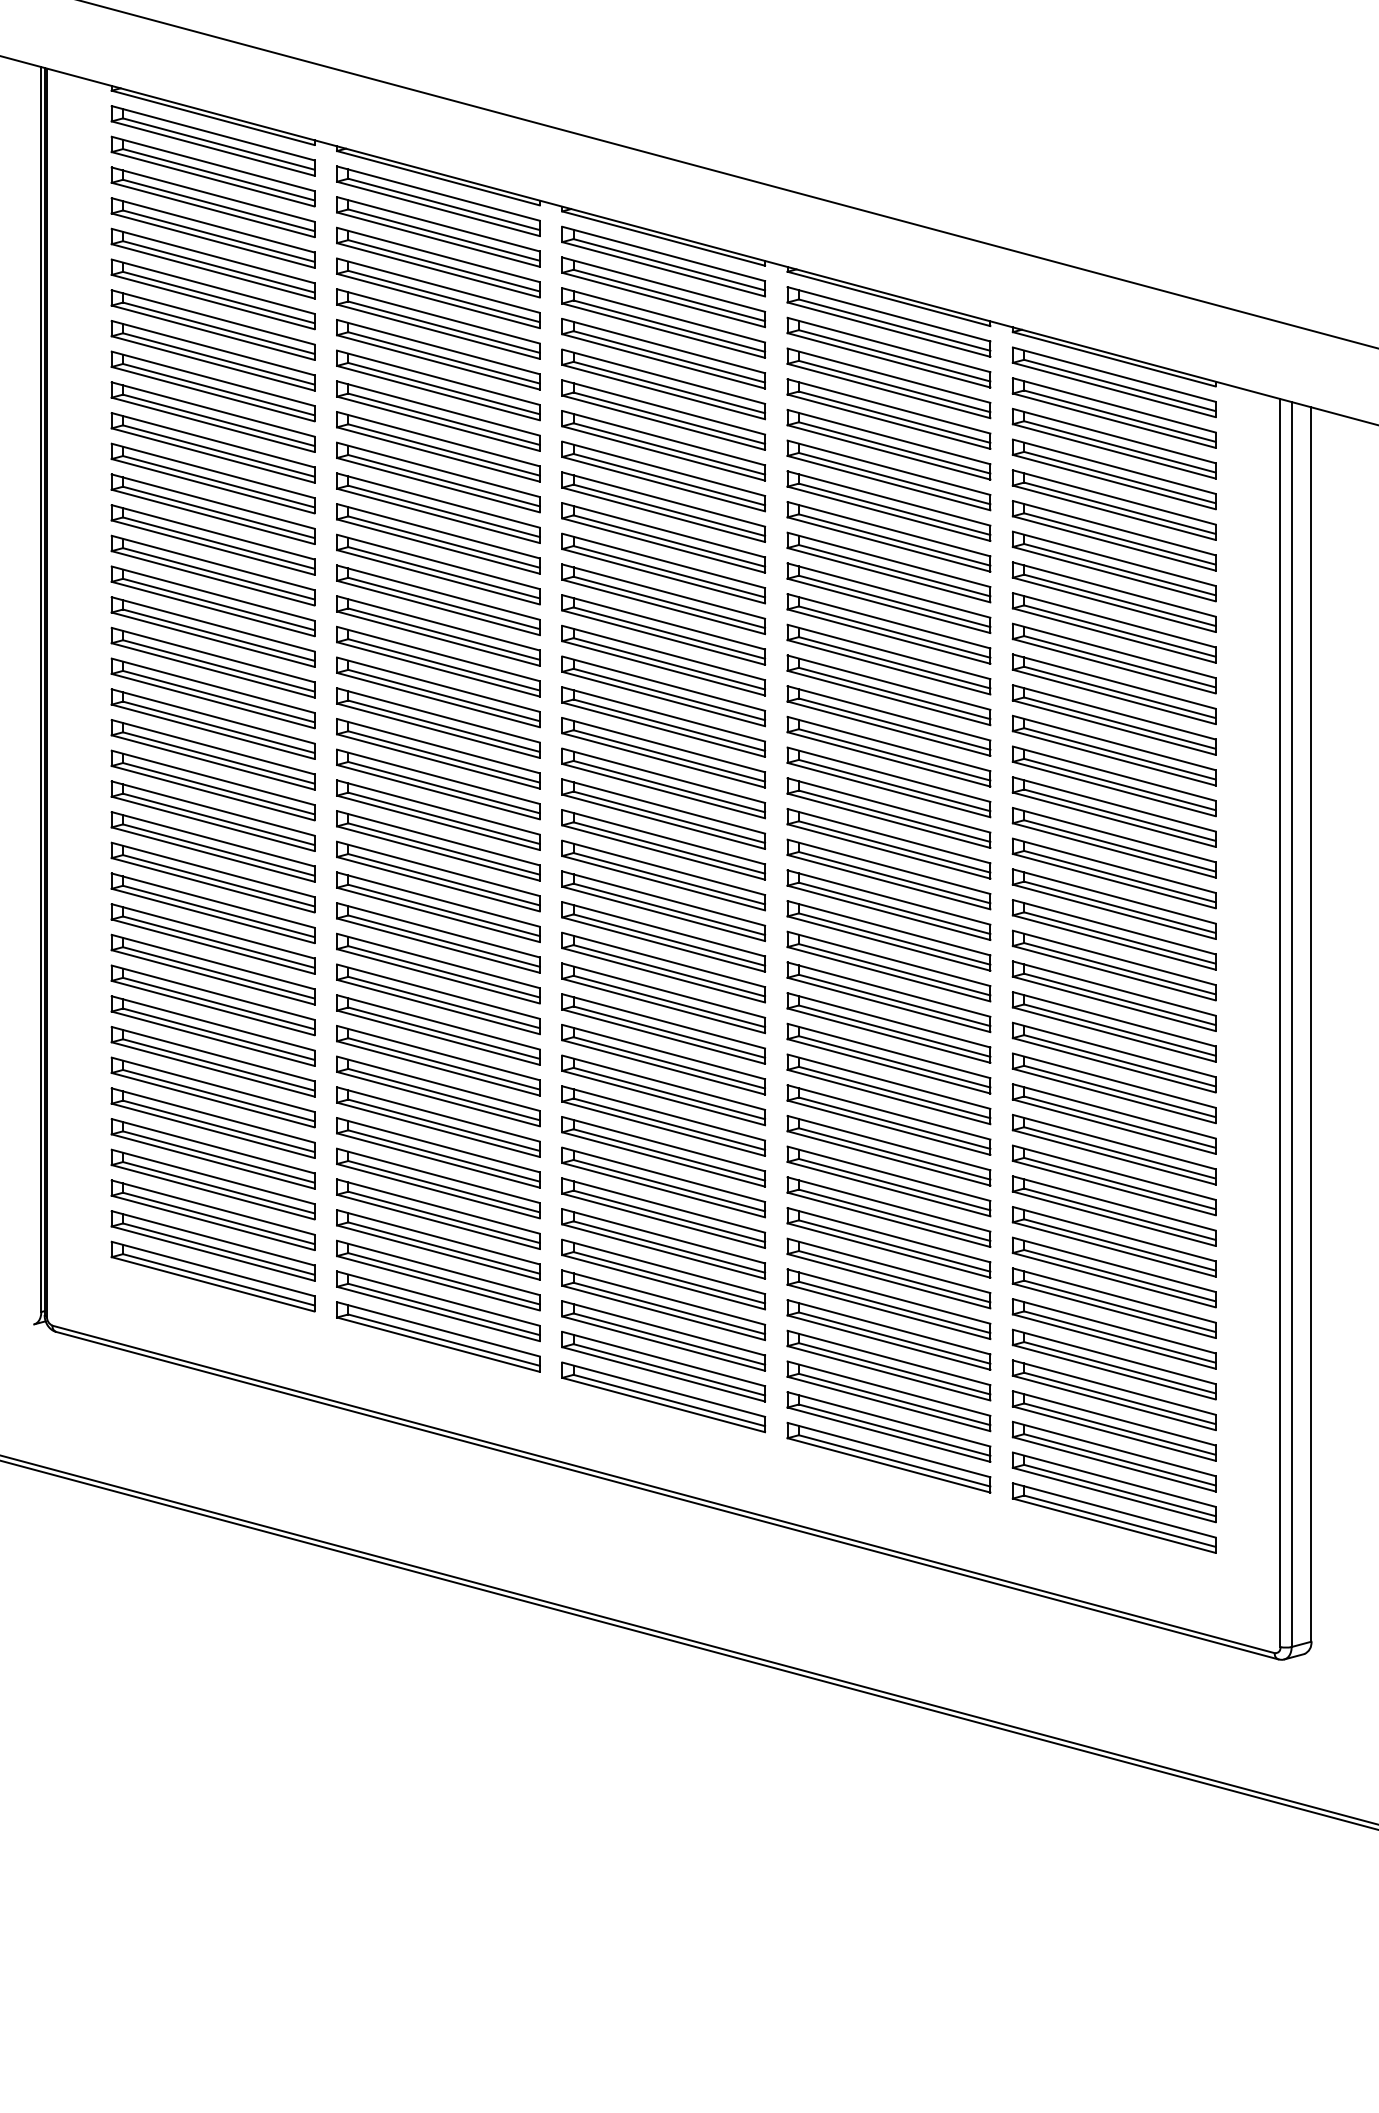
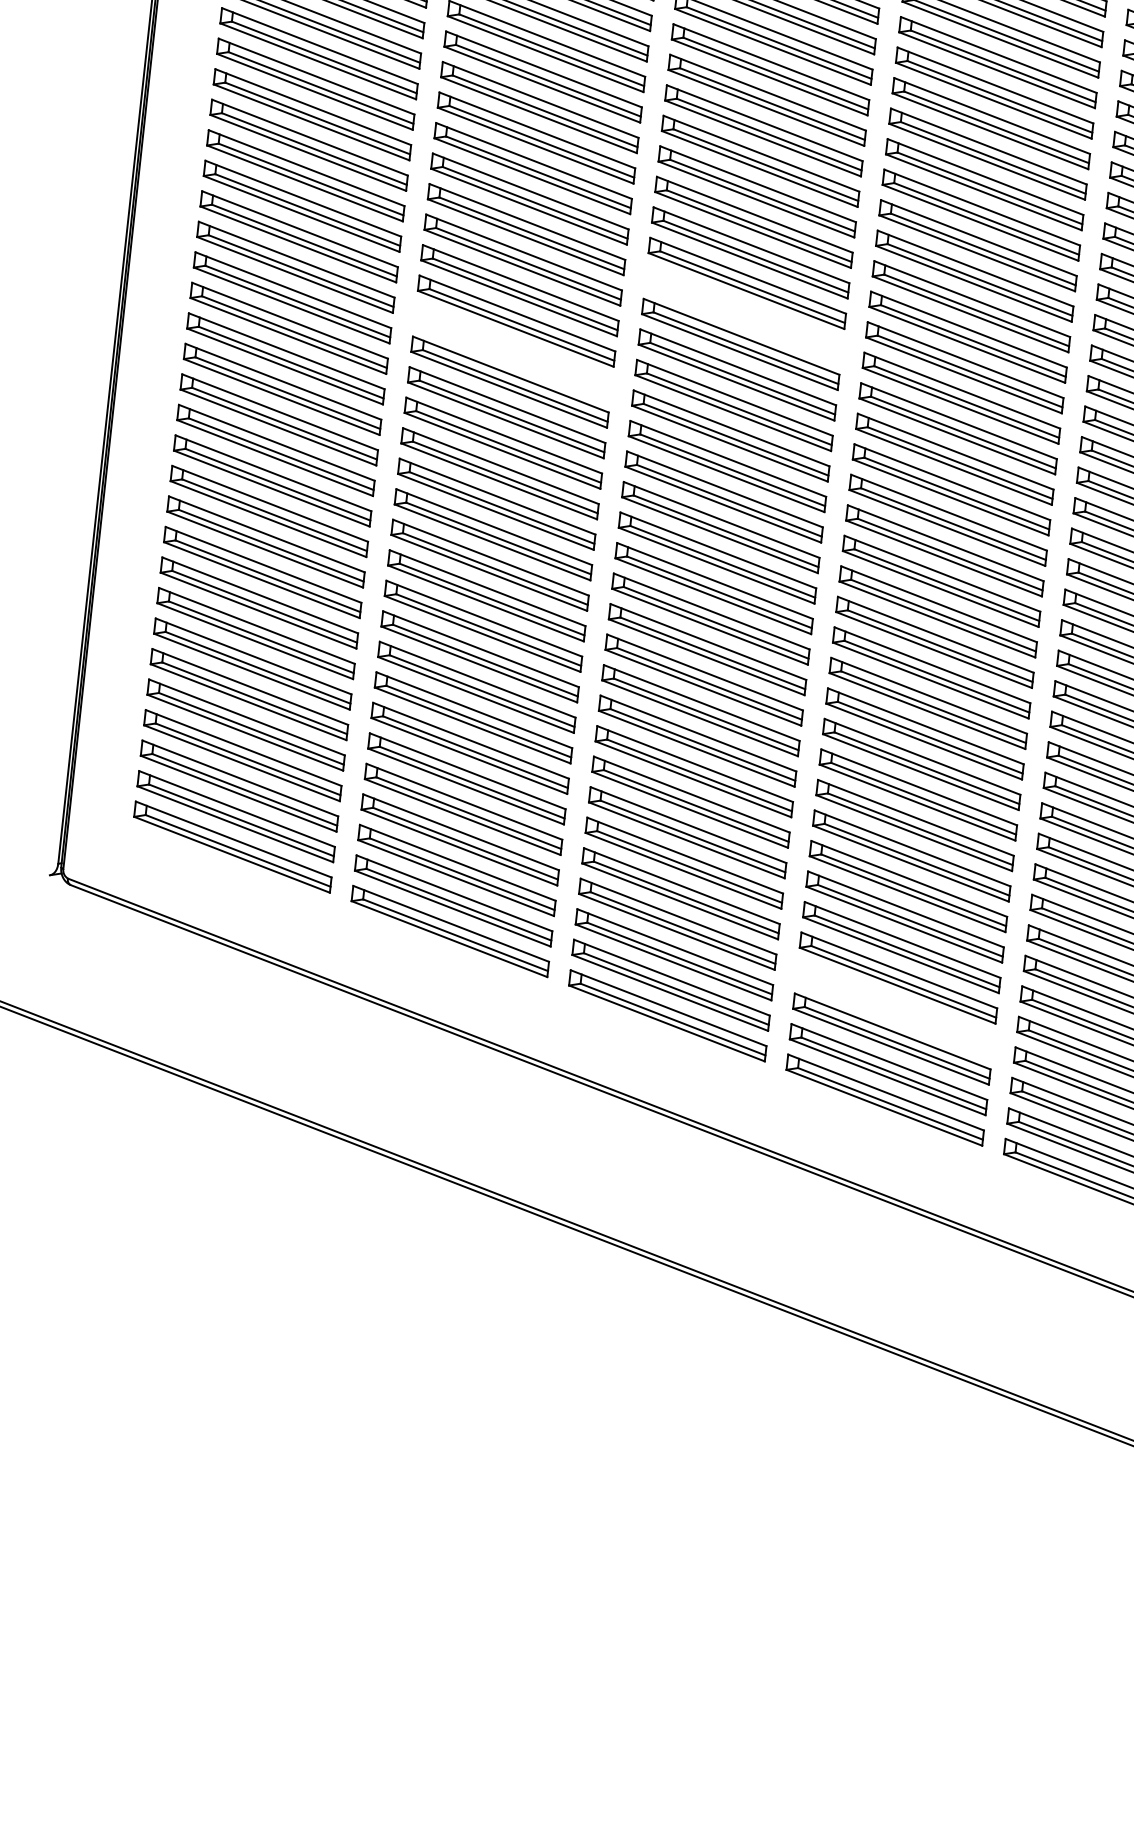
part: (663, 691) -> (743, 314), removed
part: (438, 753) -> (513, 351), removed
part: (888, 1365) -> (894, 1008), removed

